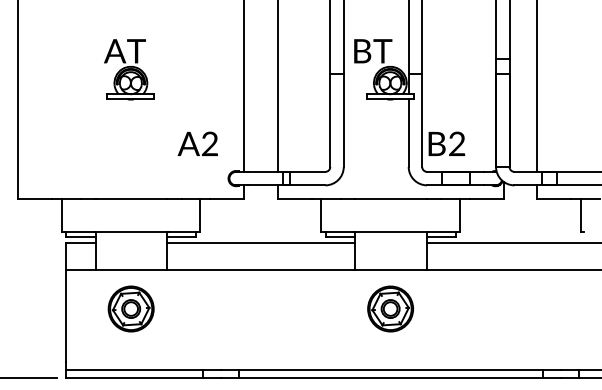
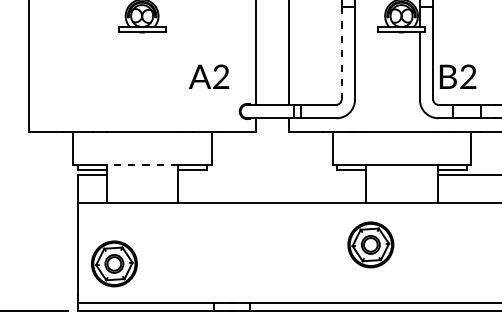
line: (330, 121) -> (341, 54), solid -> dashed
line: (131, 232) -> (142, 165), solid -> dashed
line: (260, 242) -> (271, 175), removed
part: (130, 308) -> (113, 263), moved
part: (390, 308) -> (370, 244), moved

